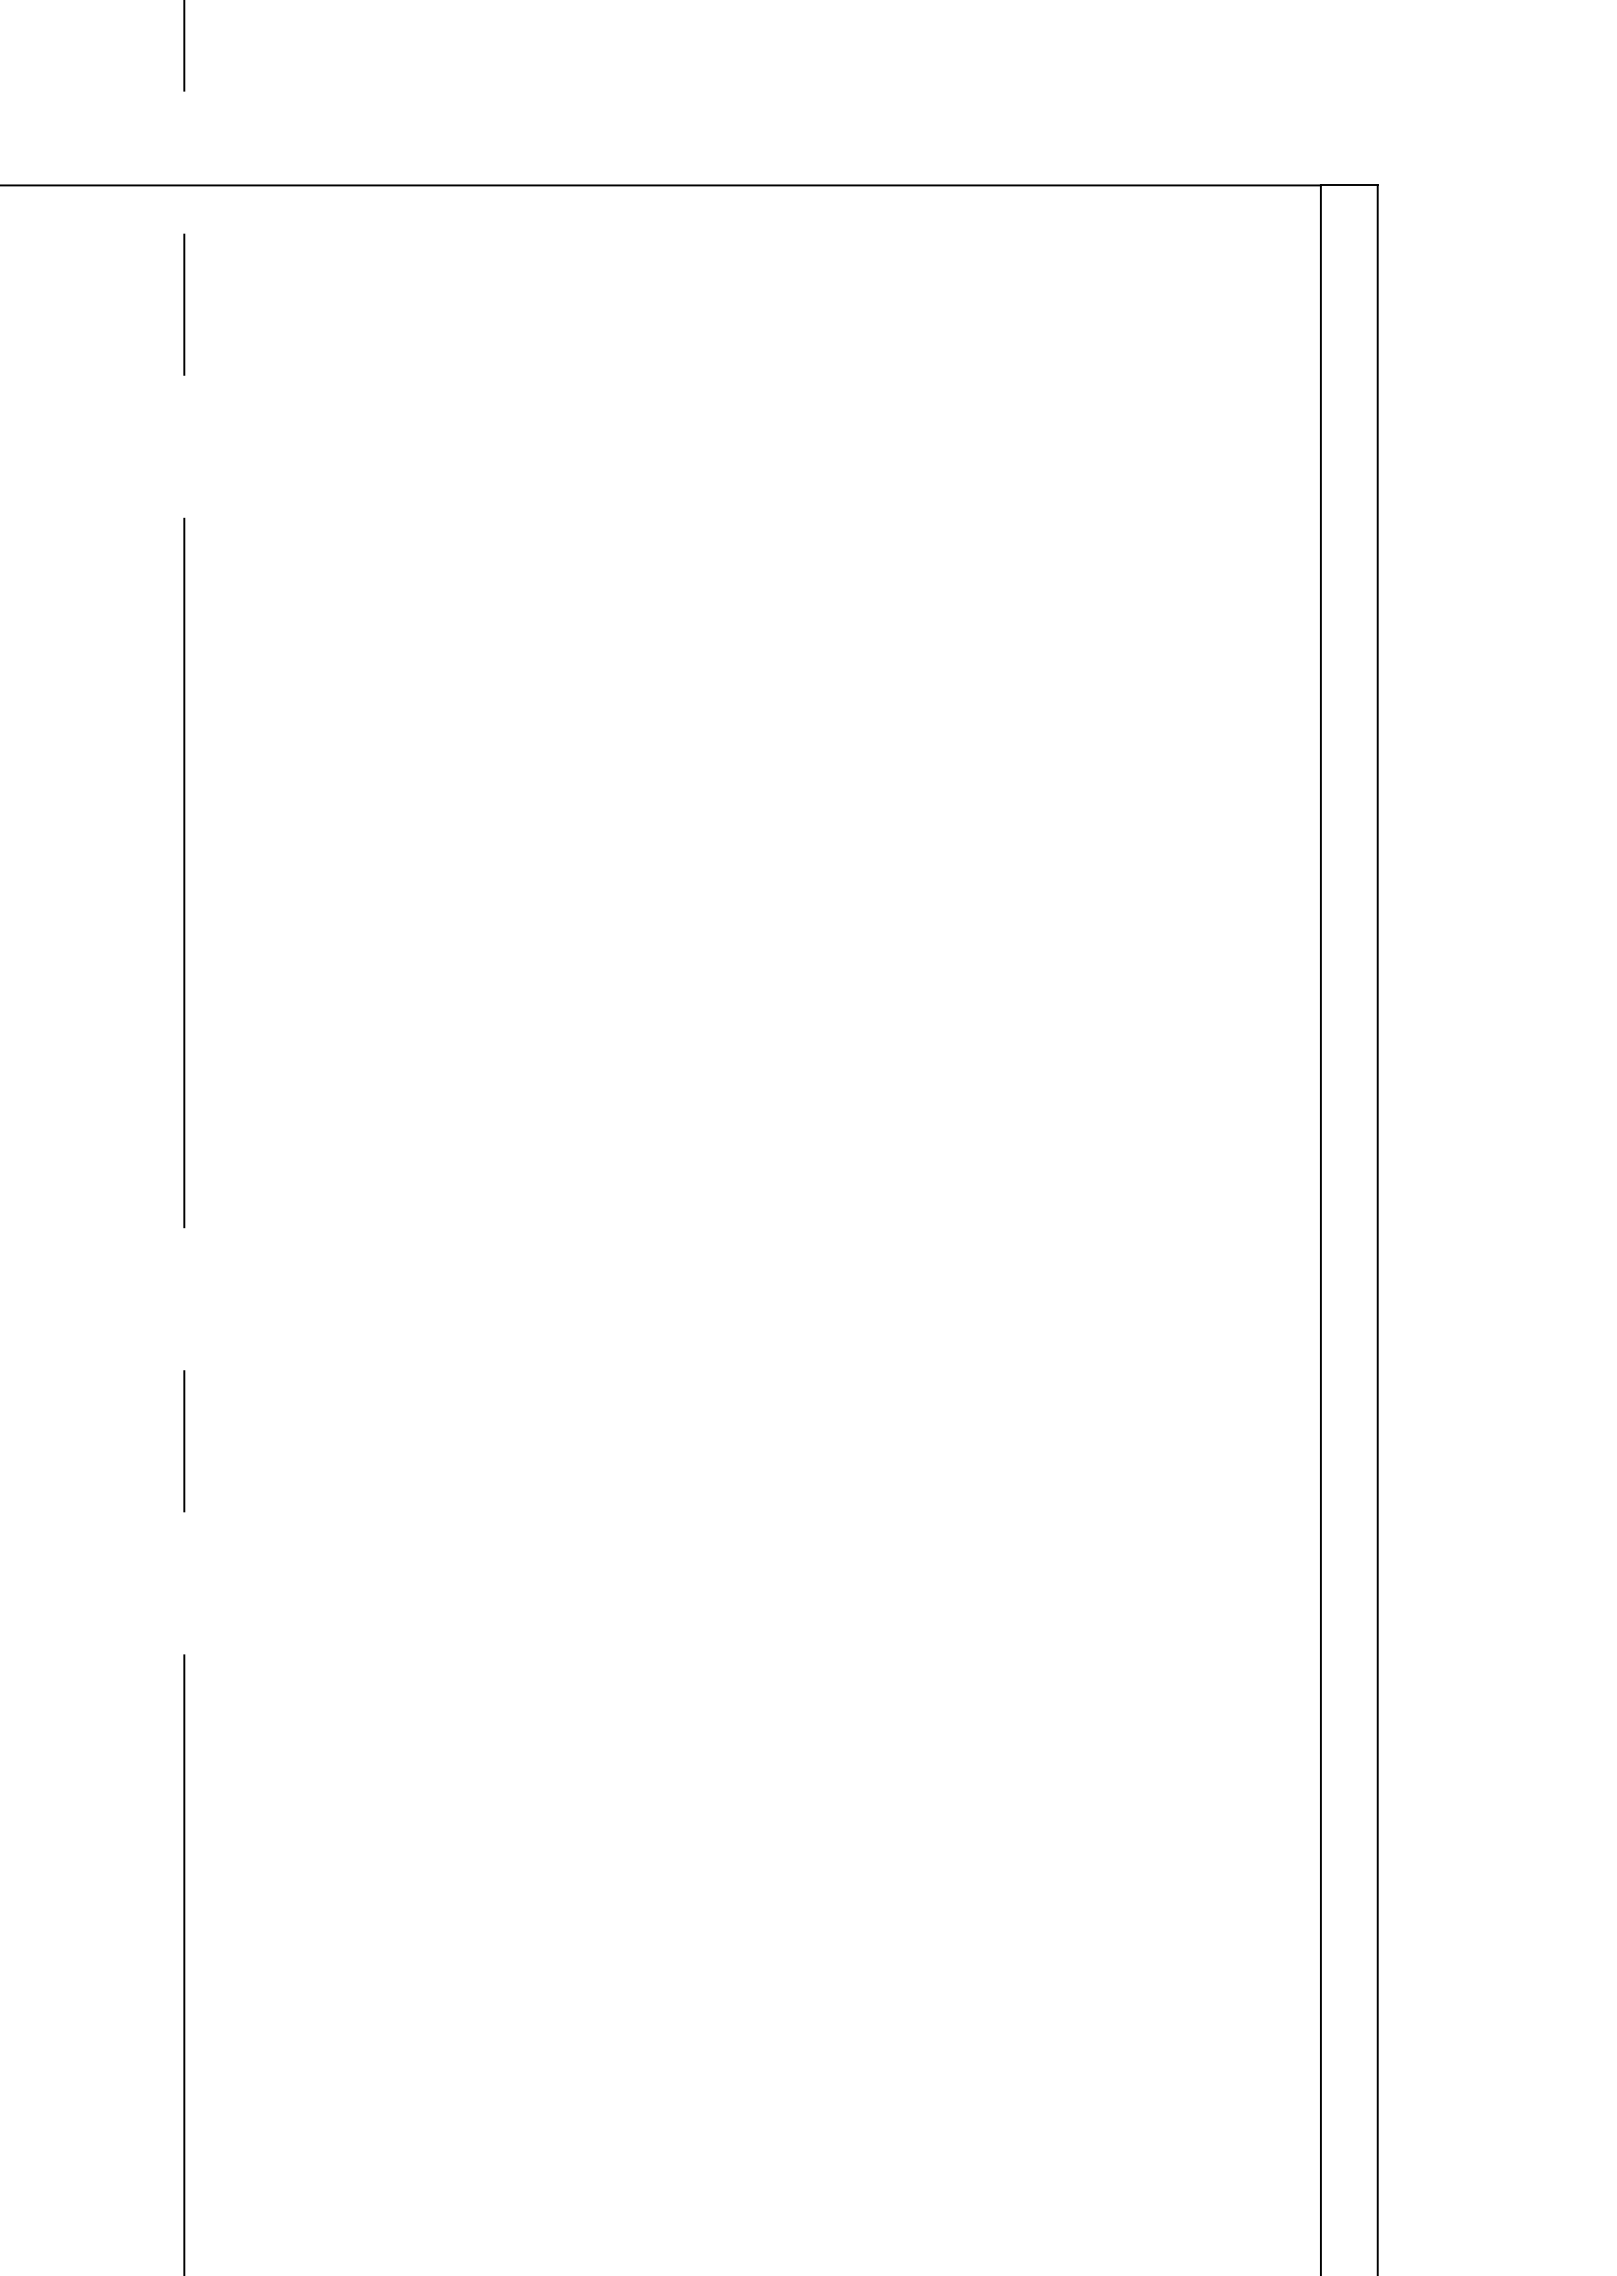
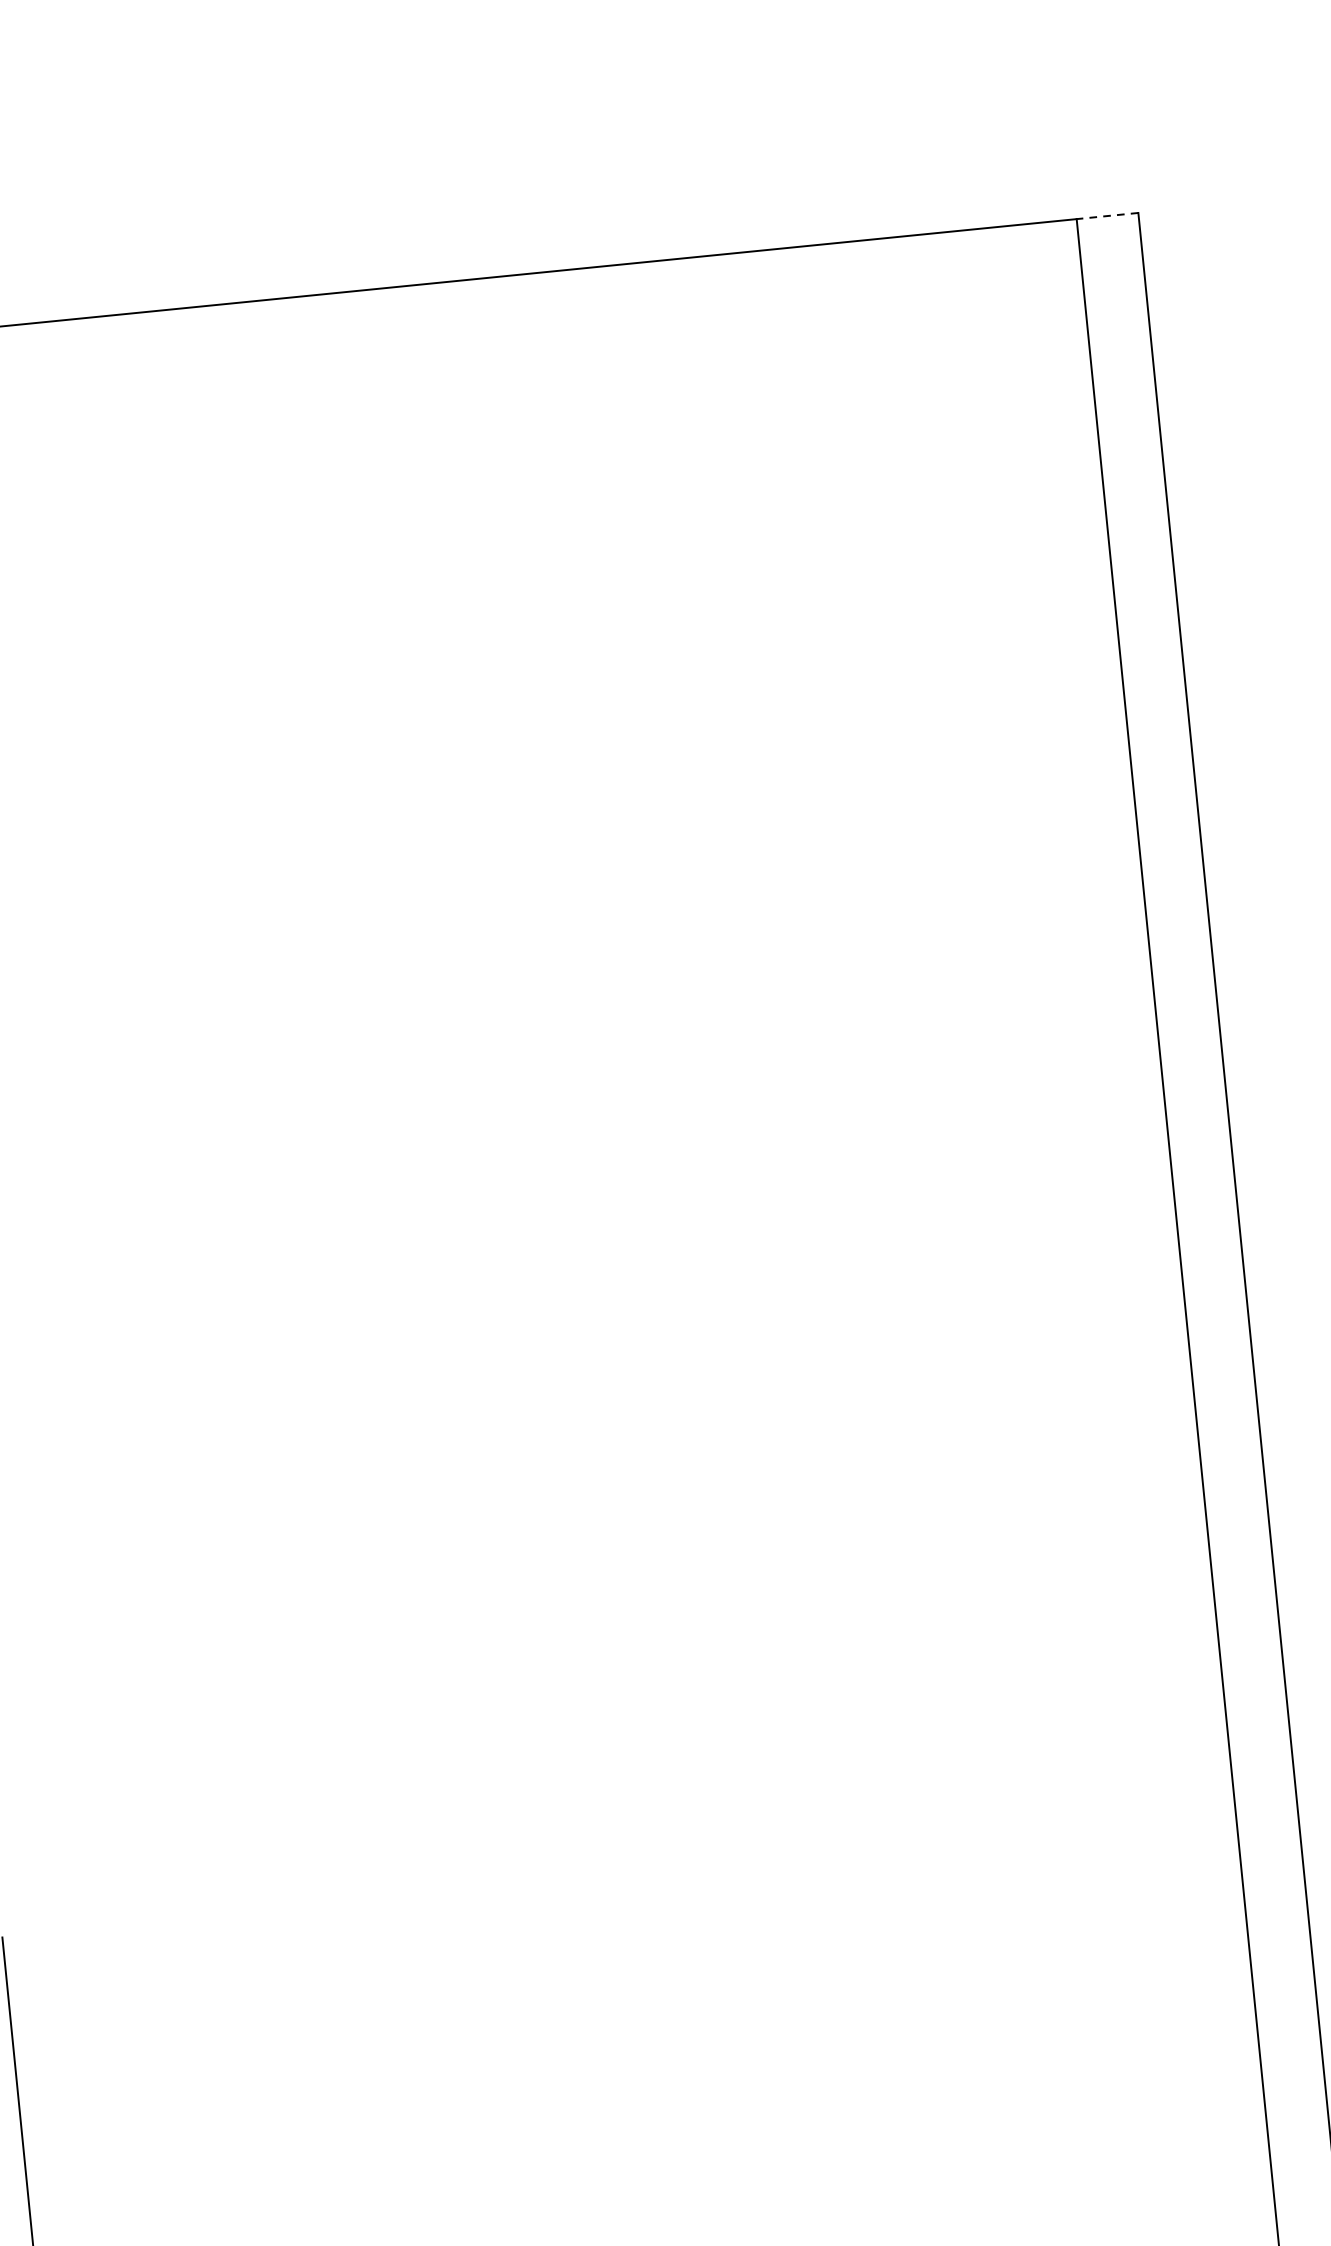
line: (1348, 185) -> (1106, 216), solid -> dashed

